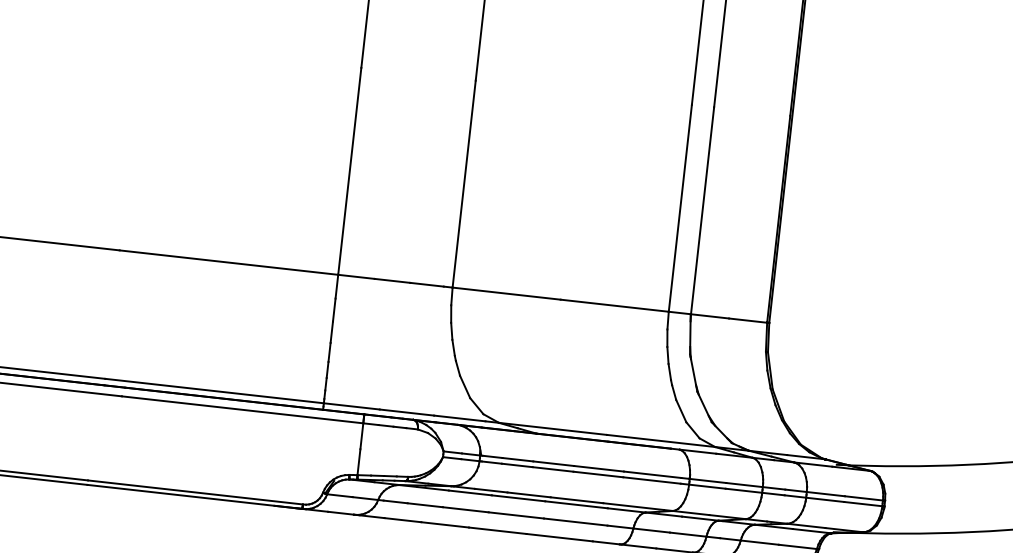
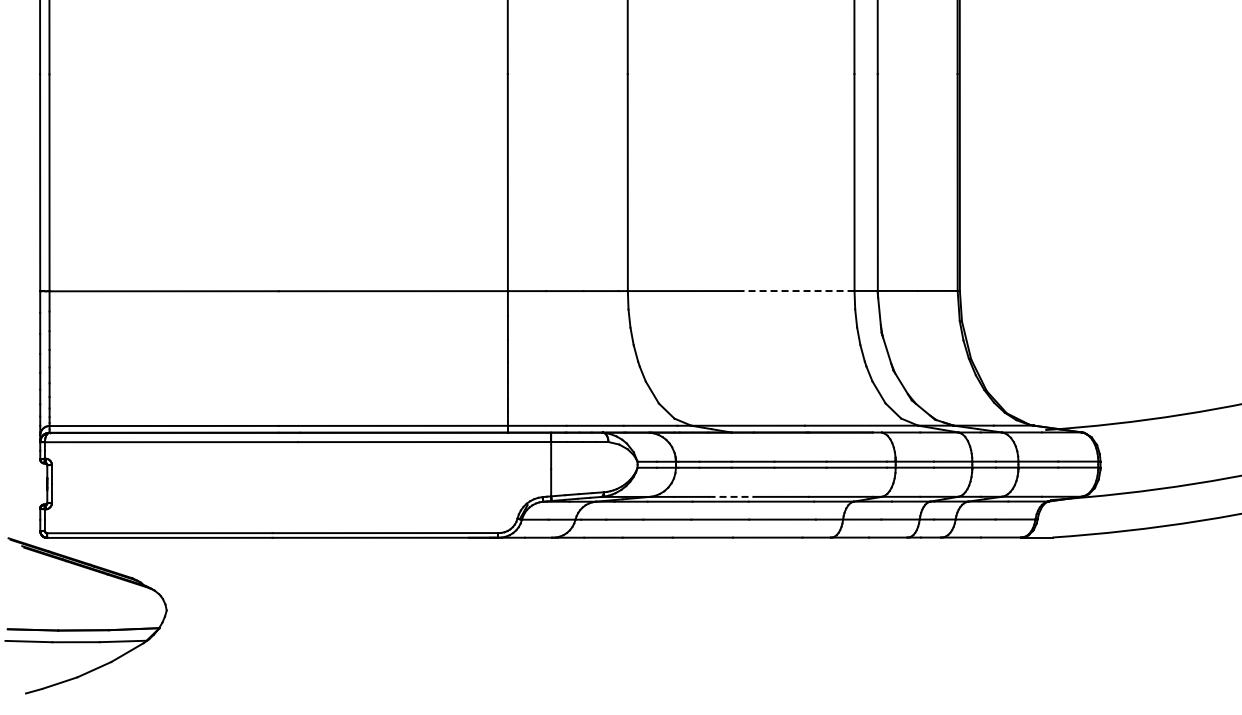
line: (614, 306) -> (797, 291), solid -> dashed
line: (529, 494) -> (731, 496), solid -> dashed

